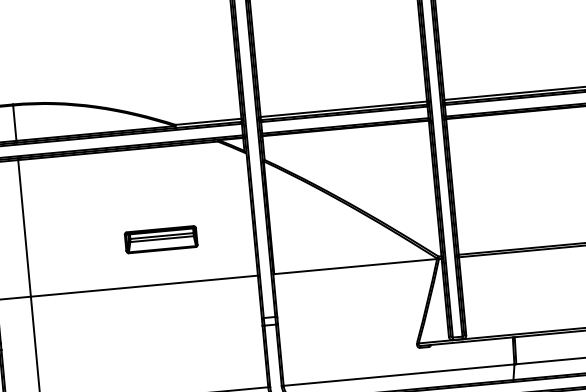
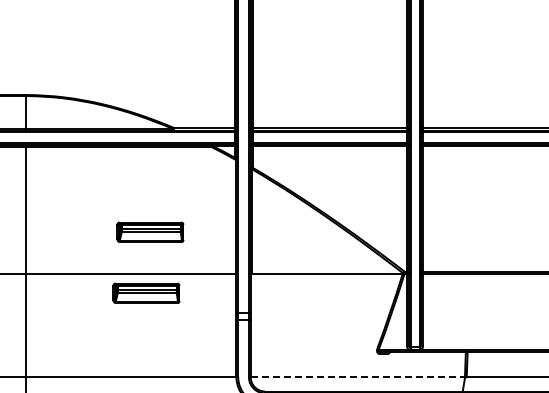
part: (162, 304) -> (146, 292), added
line: (399, 375) -> (358, 377), solid -> dashed

